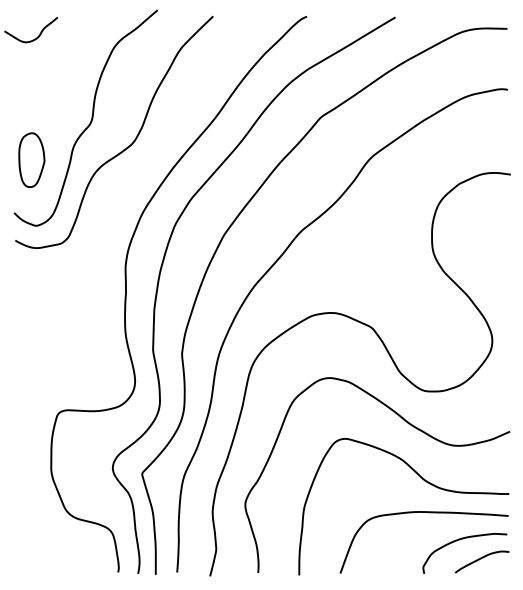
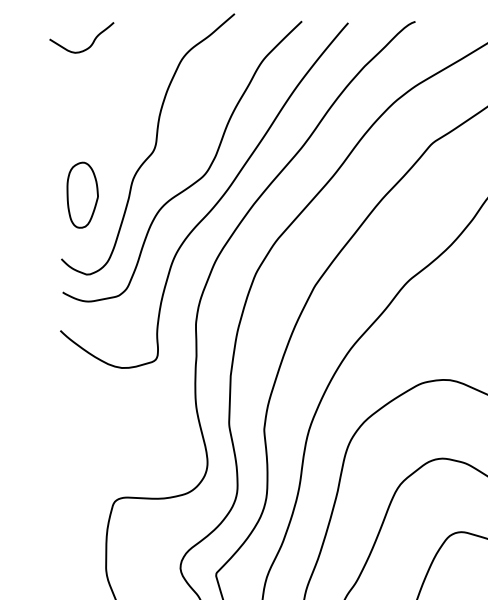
curve: (142, 165) -> (216, 201), added

